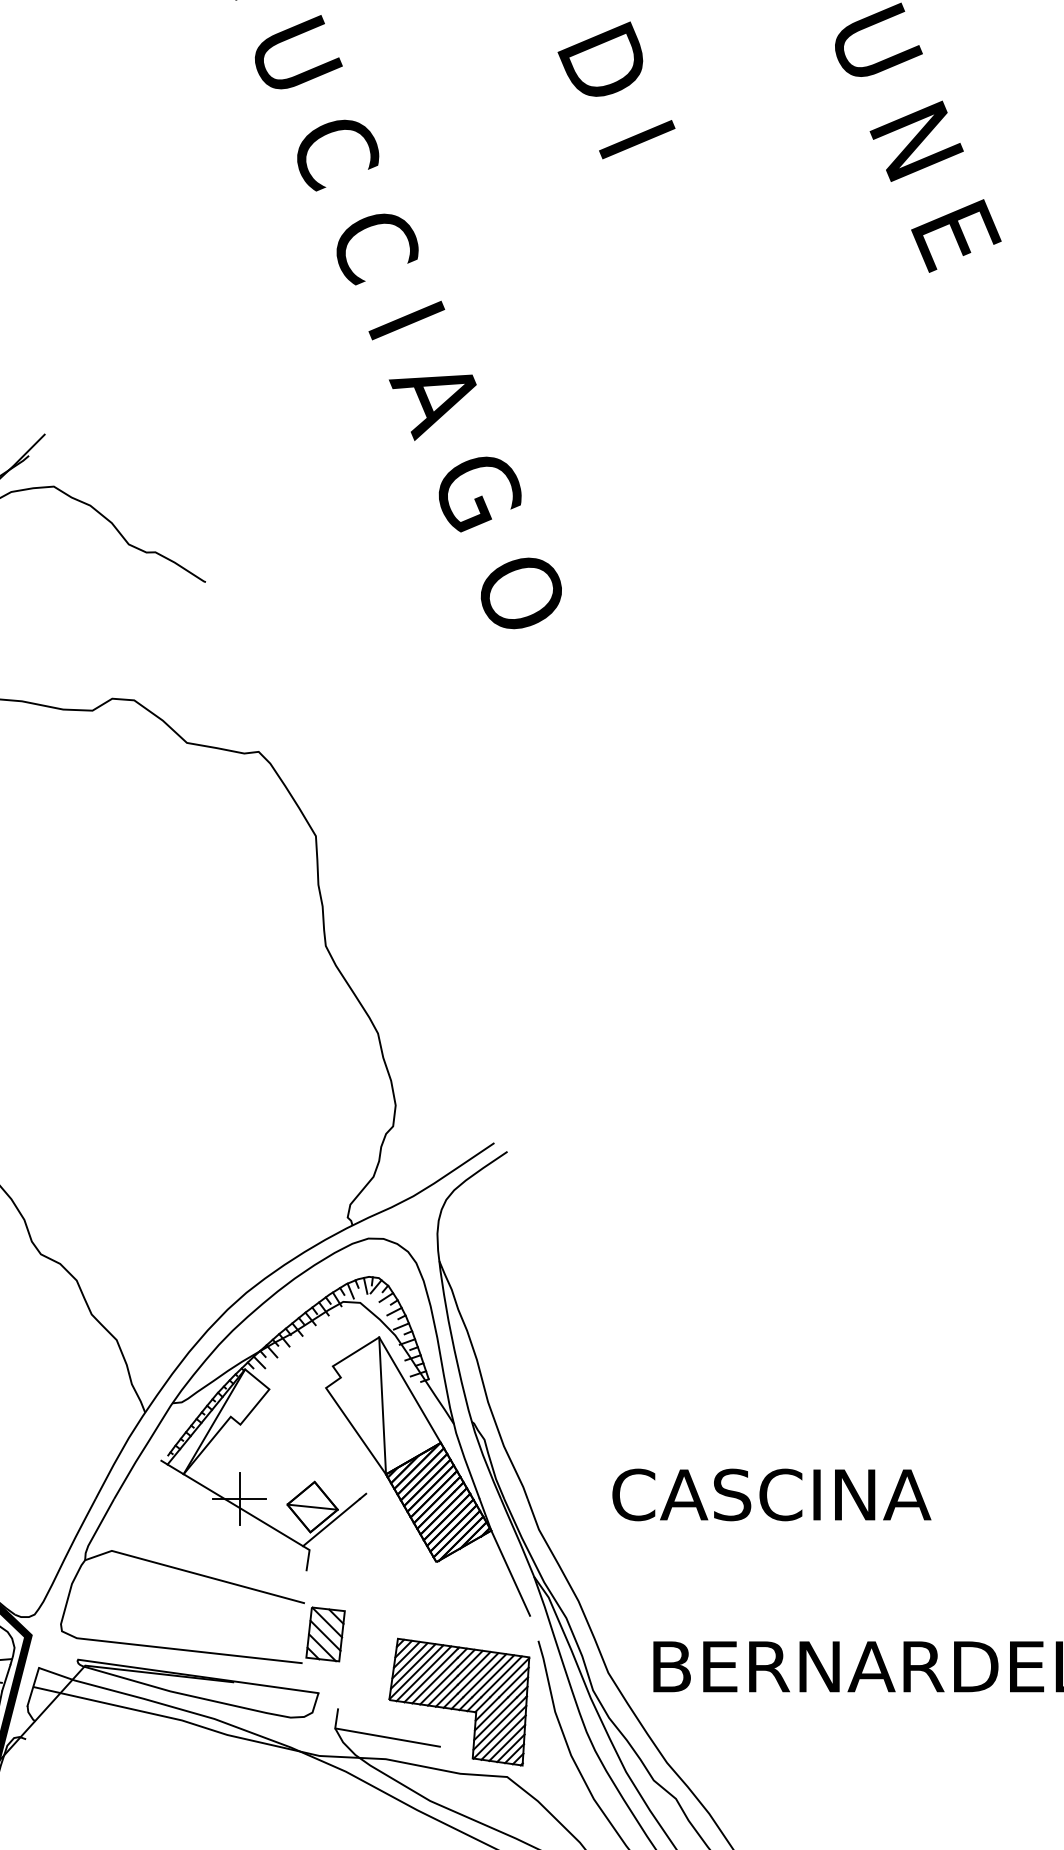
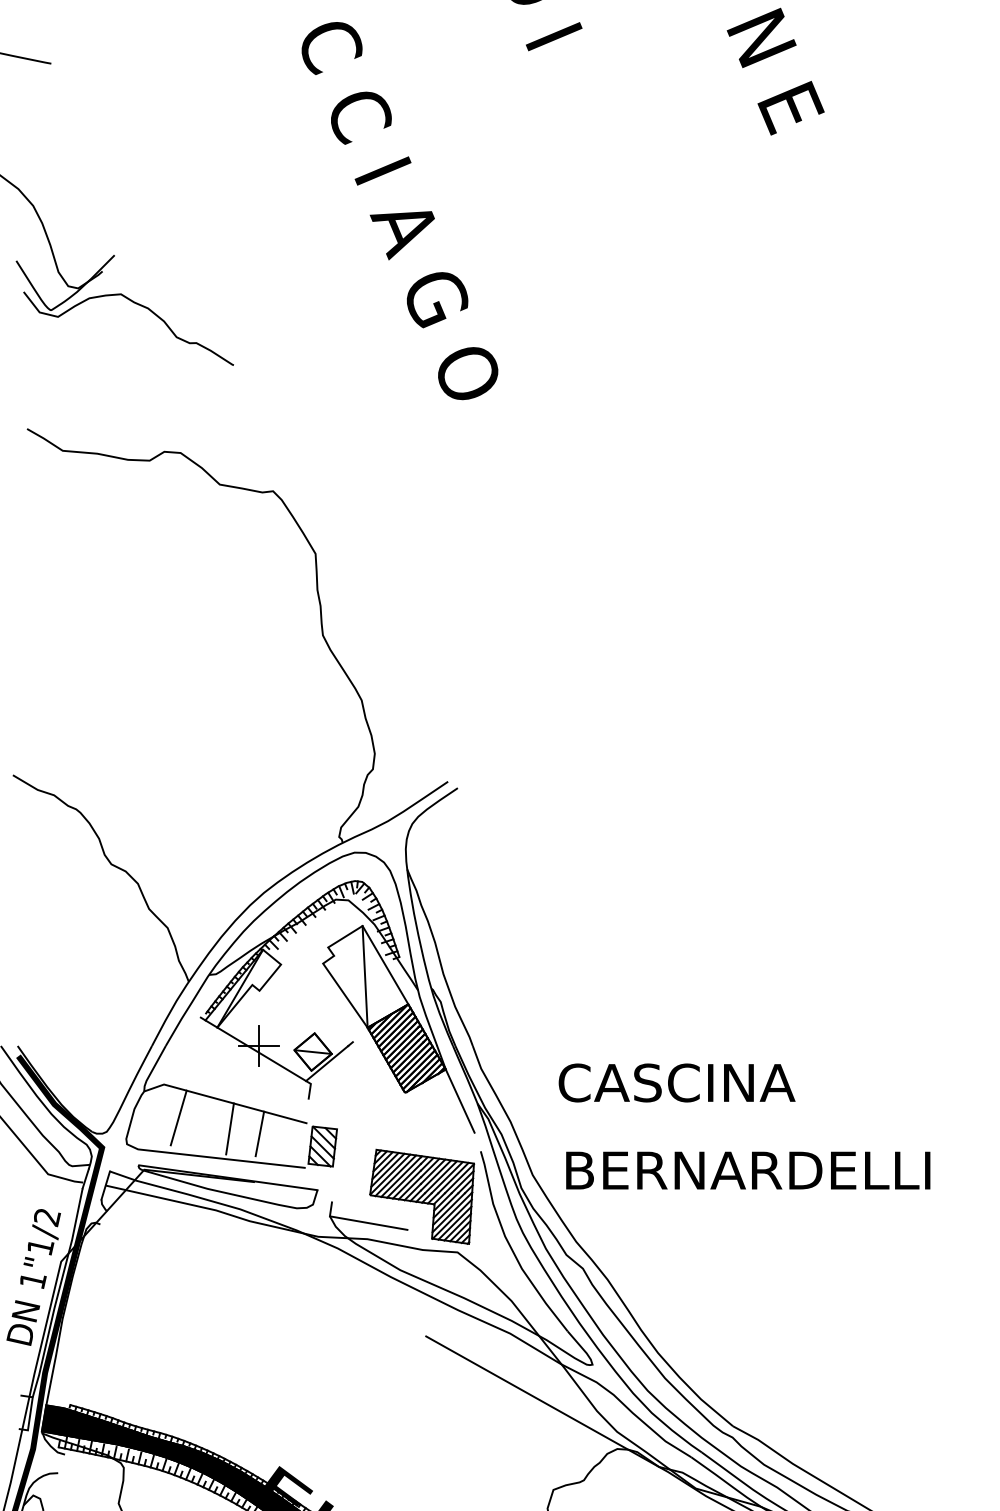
text: (771, 1494) -> (676, 1082), moved
line: (131, 1595) -> (178, 1117), added
line: (199, 1610) -> (229, 1128), added
line: (240, 1616) -> (259, 1133), added

